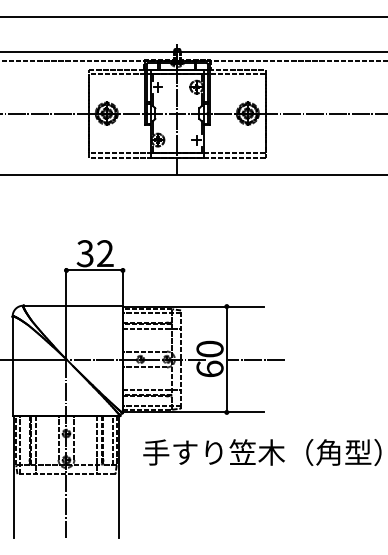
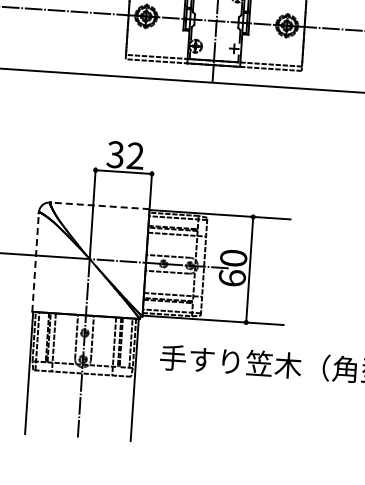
line: (73, 305) -> (100, 205), solid -> dashed
line: (256, 359) -> (279, 271), removed
line: (12, 366) -> (35, 262), solid -> dashed

